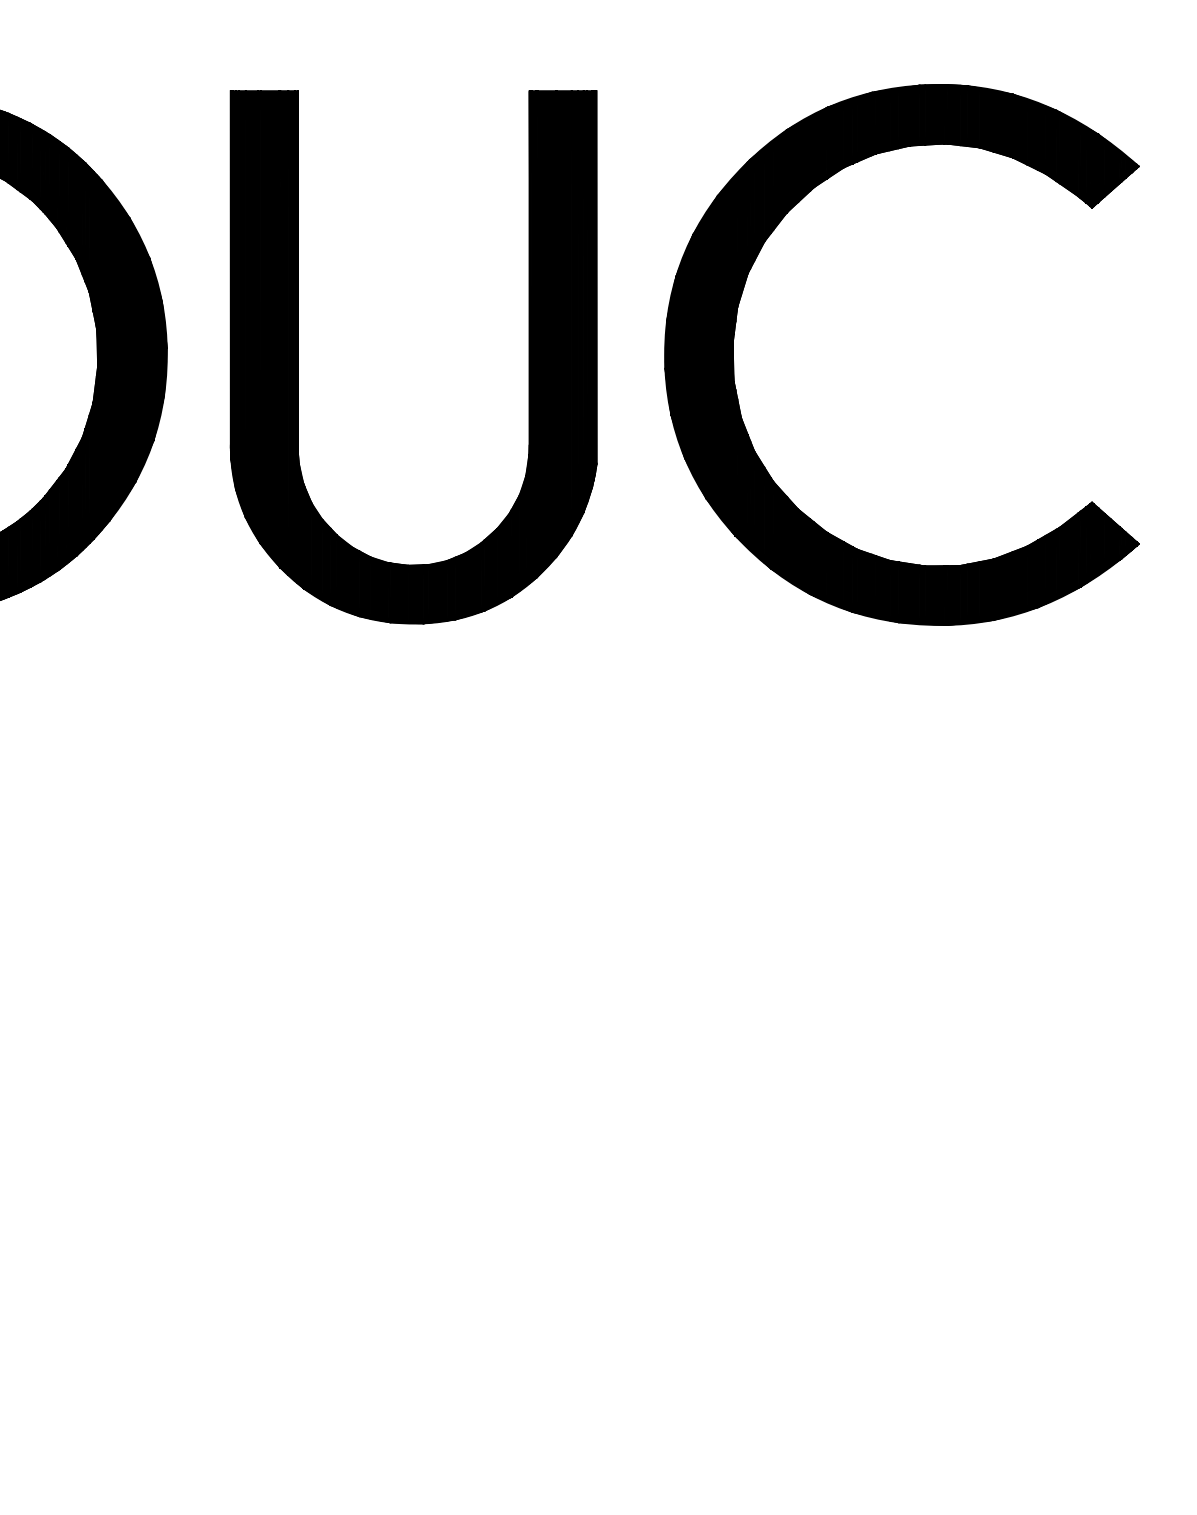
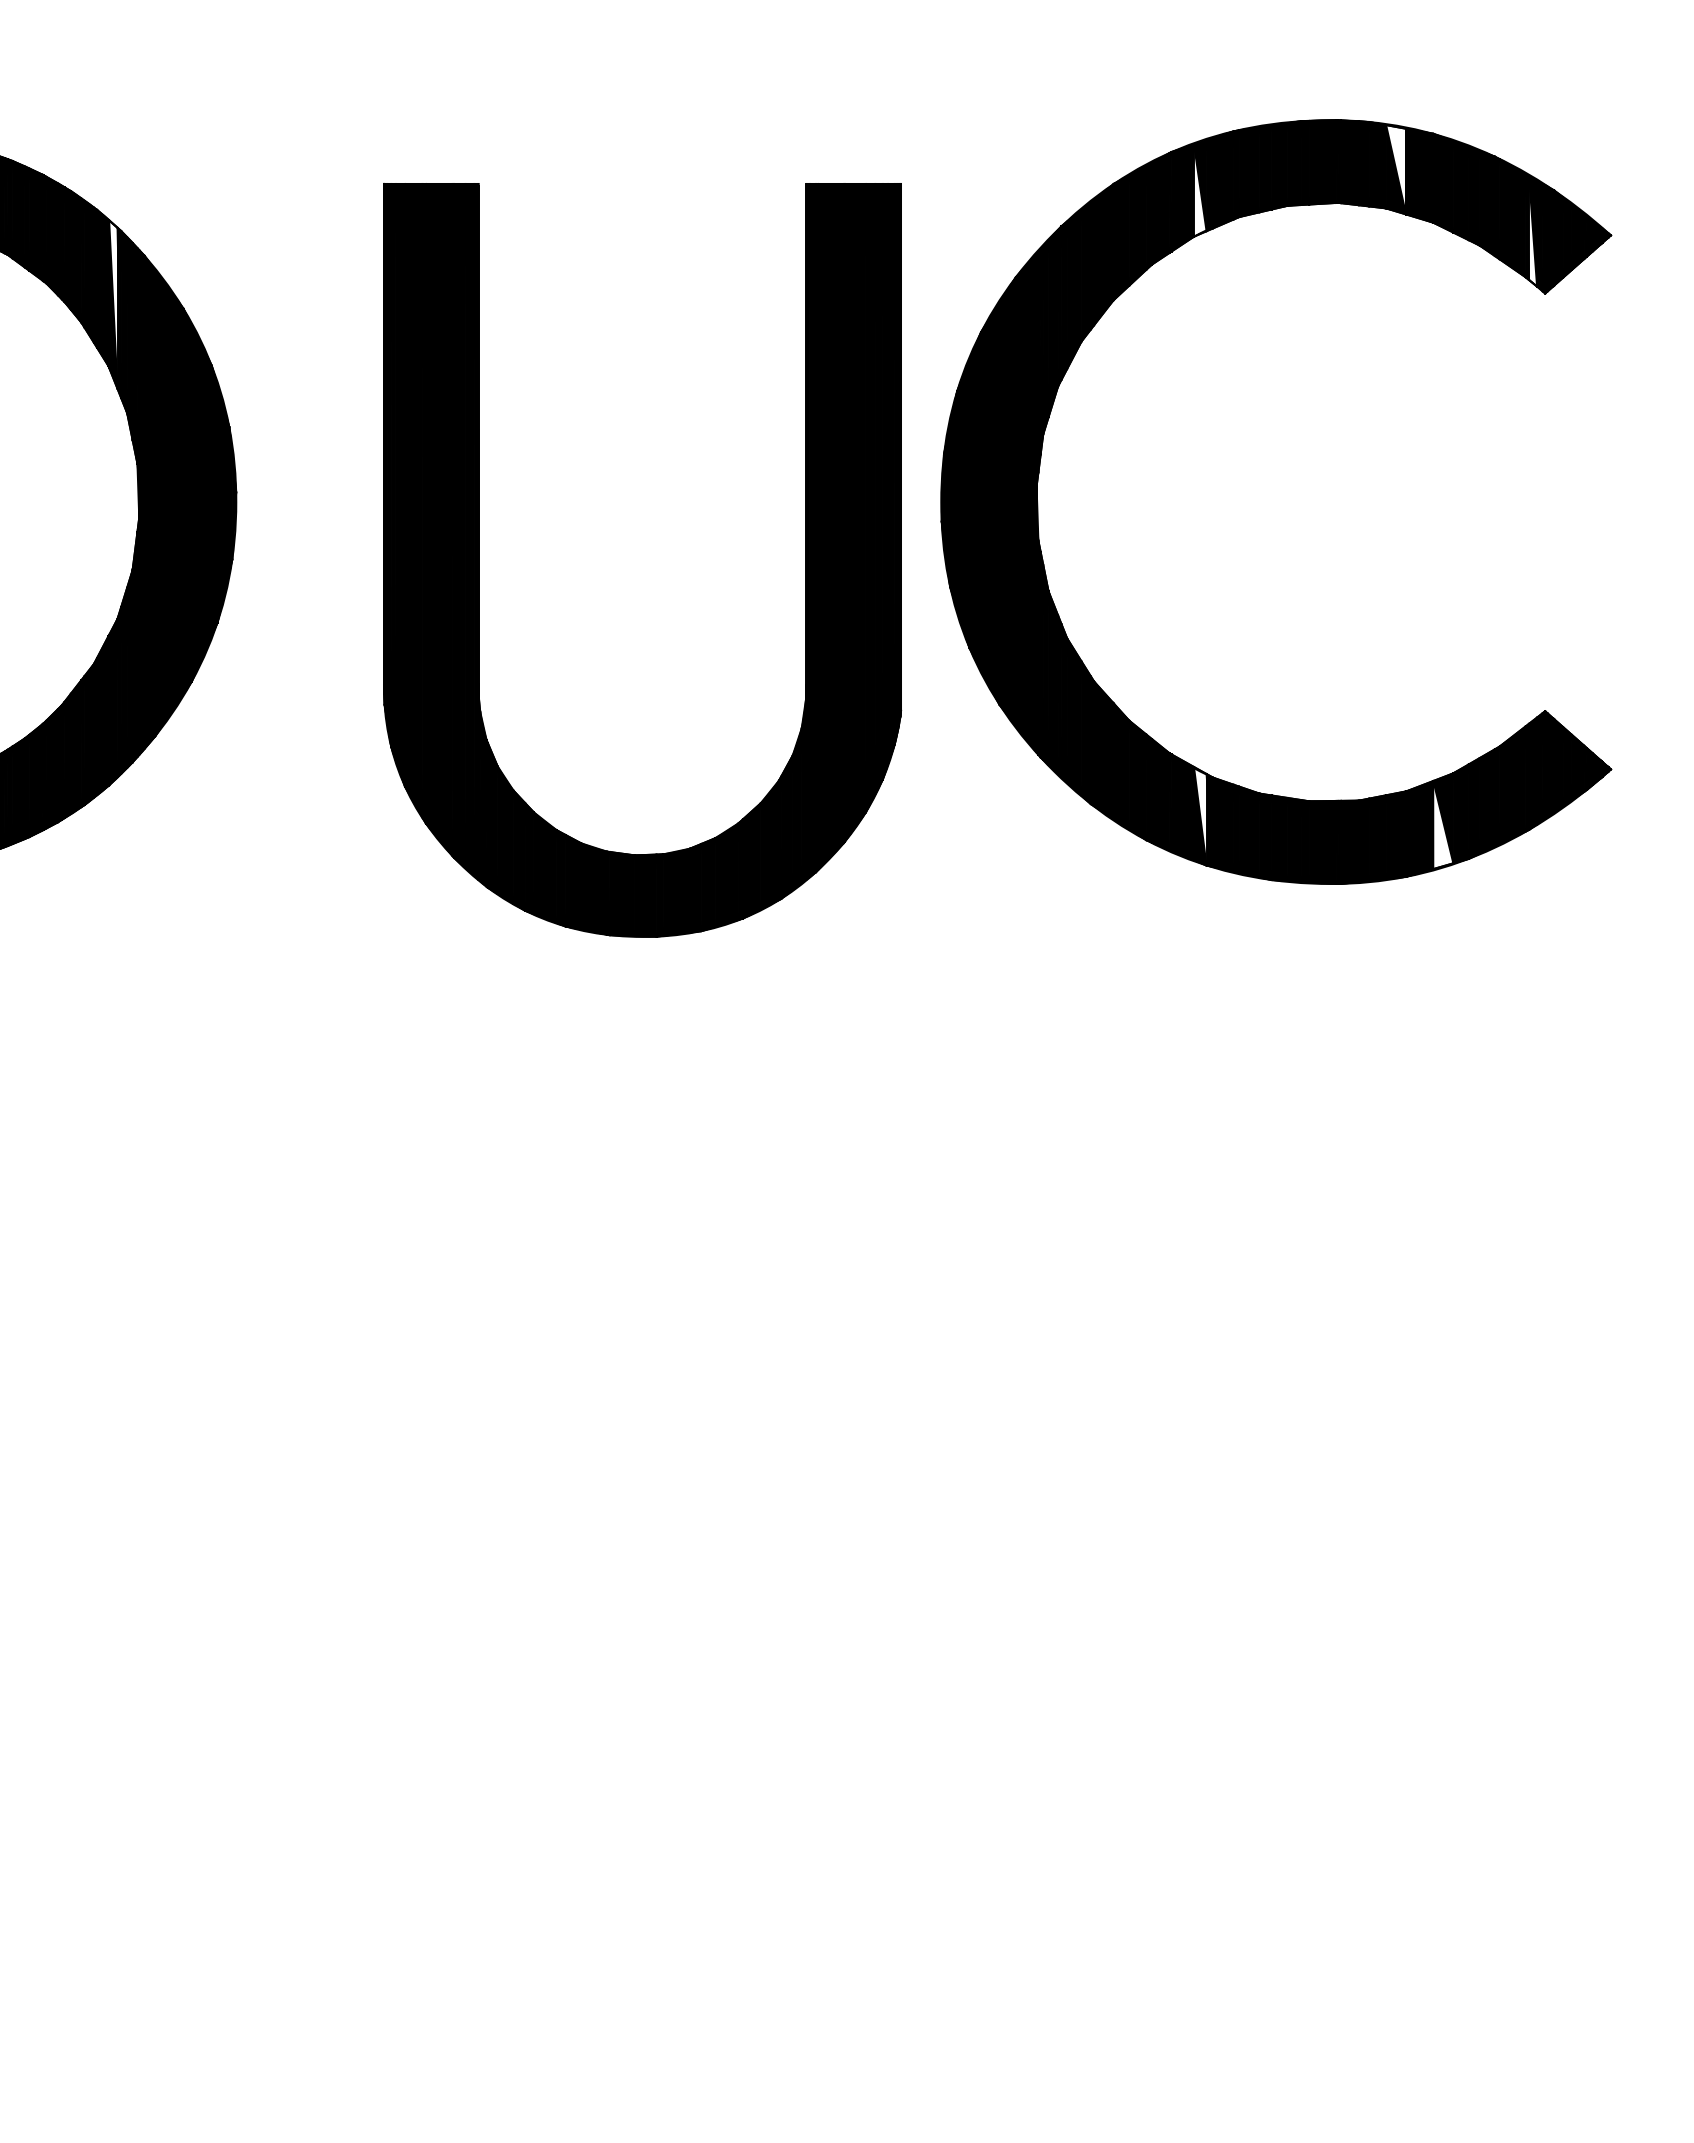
fill: (986, 119) -> (1396, 169), removed
fill: (848, 134) -> (1200, 190), removed
fill: (1083, 163) -> (1533, 231), removed
fill: (79, 215) -> (113, 304), removed
part: (298, 357) -> (479, 560), moved
fill: (848, 577) -> (1200, 816), removed
fill: (1020, 583) -> (1443, 825), removed

